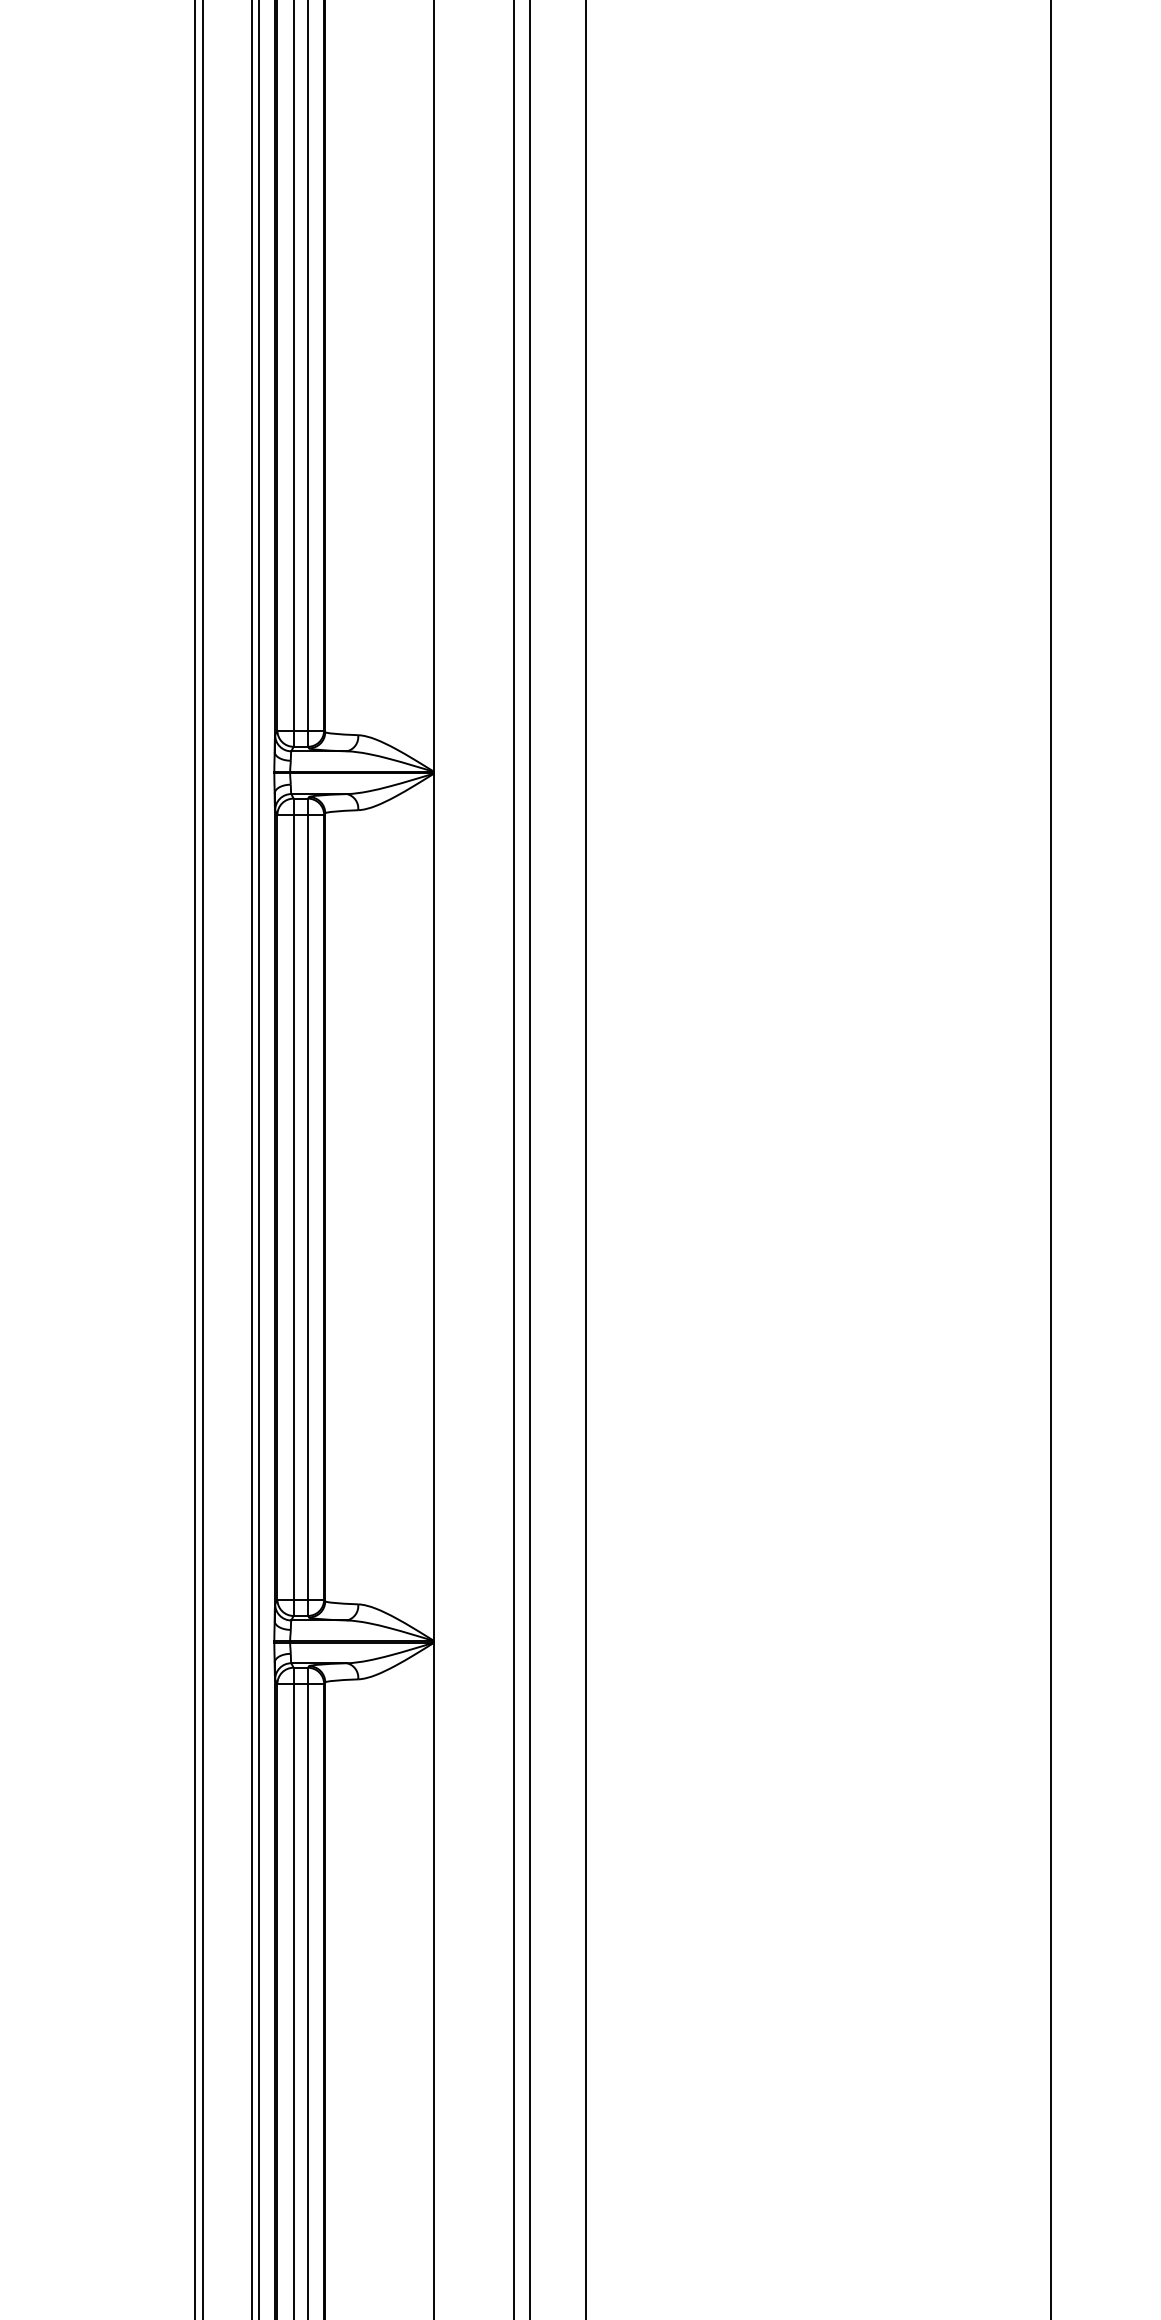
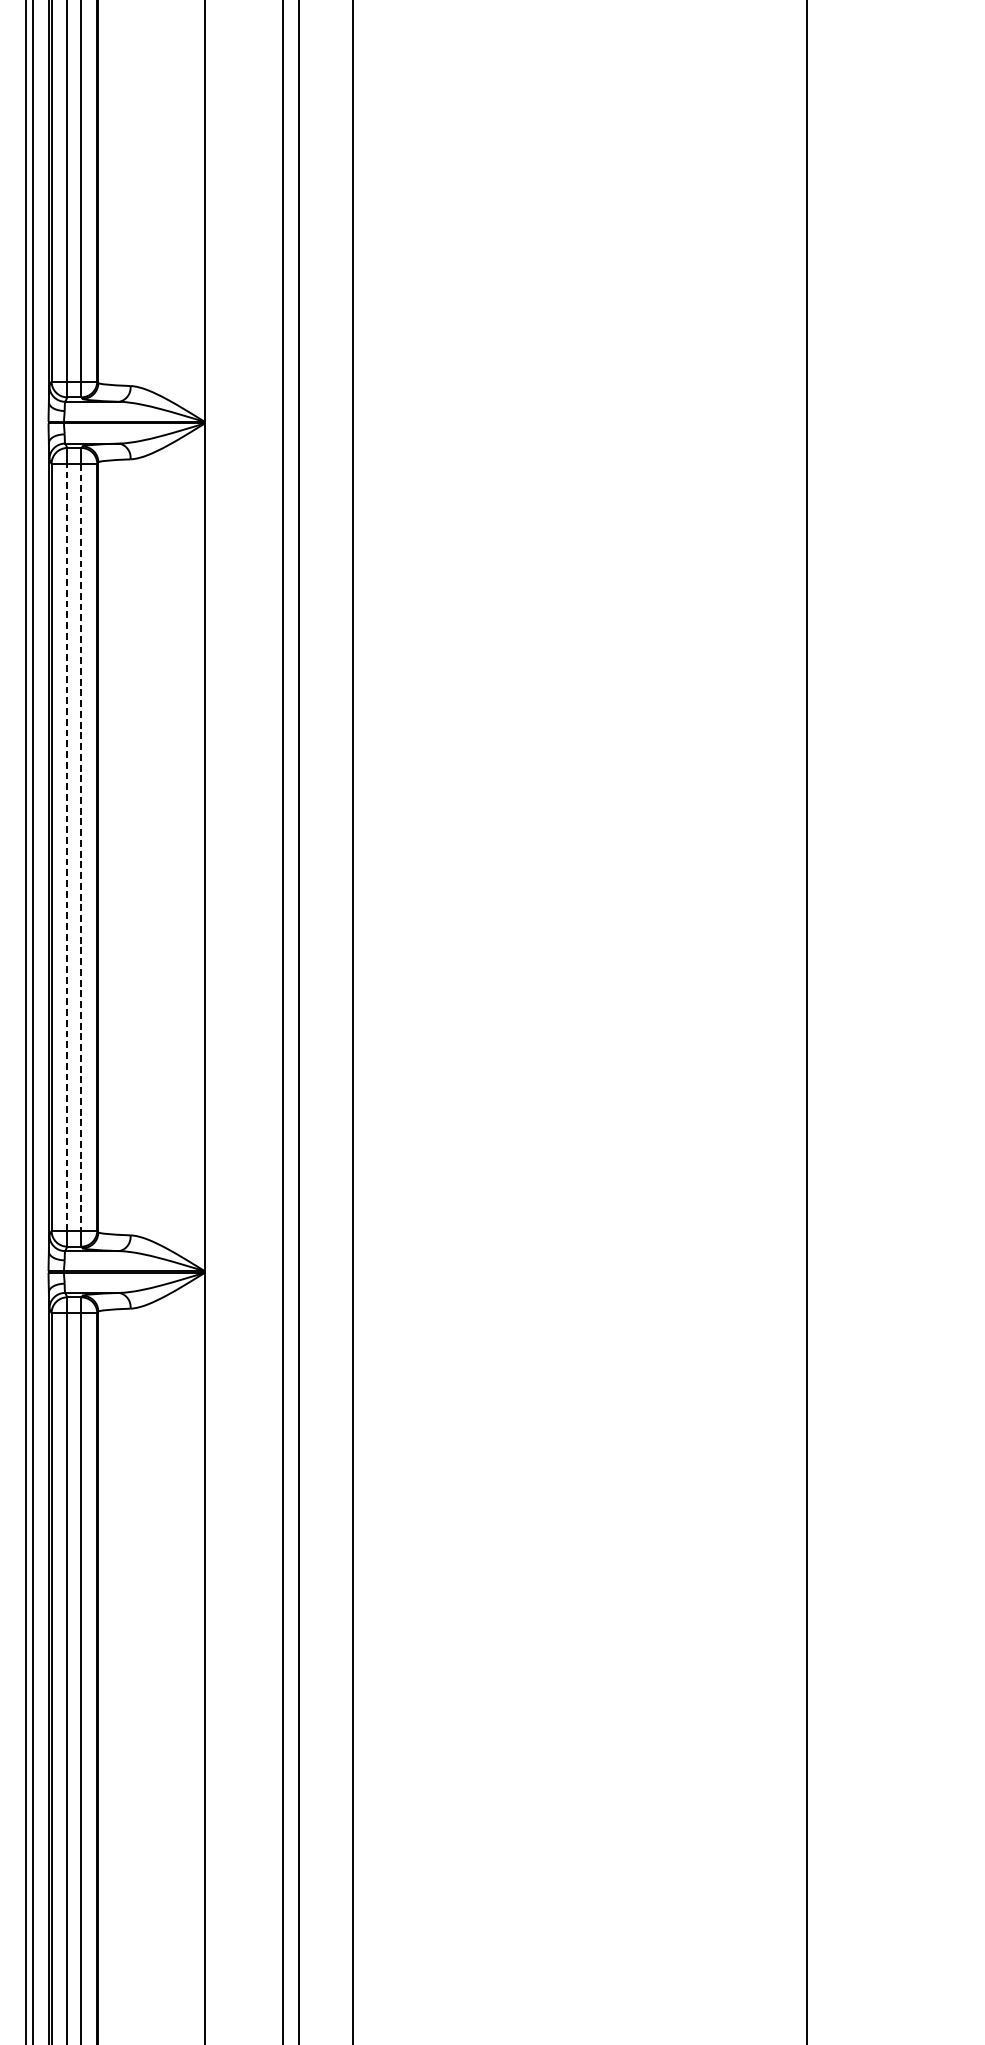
line: (293, 1207) -> (67, 847), solid -> dashed
line: (307, 1207) -> (80, 847), solid -> dashed

